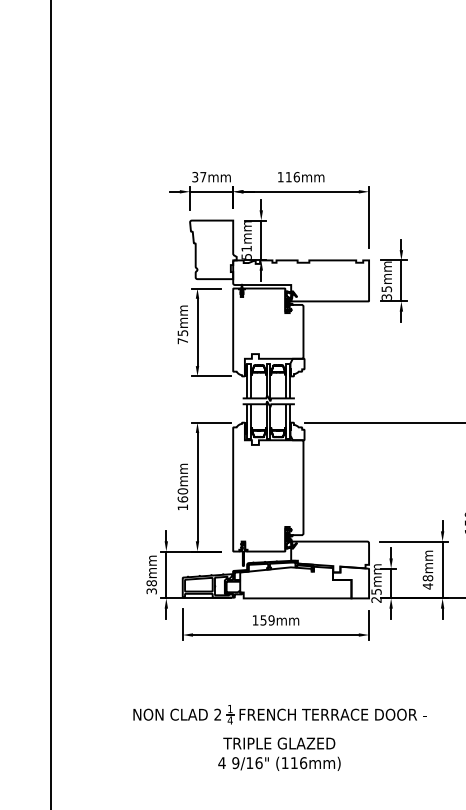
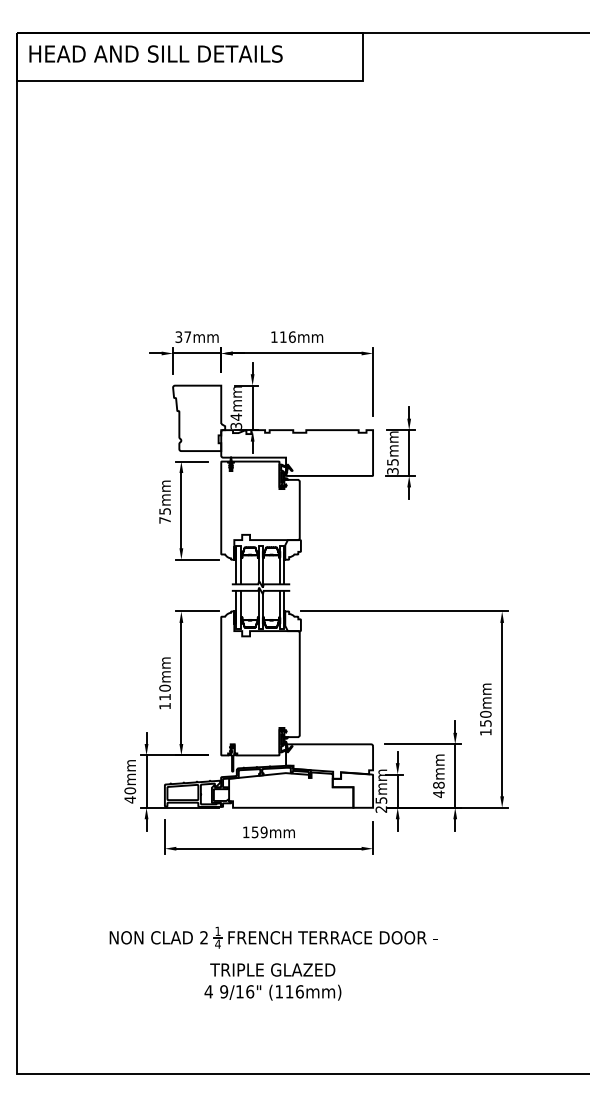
text: (245, 251) -> (235, 420), 51mm -> 34mm
text: (182, 498) -> (164, 696), 160mm -> 110mm
text: (151, 587) -> (130, 795), 38mm -> 40mm

